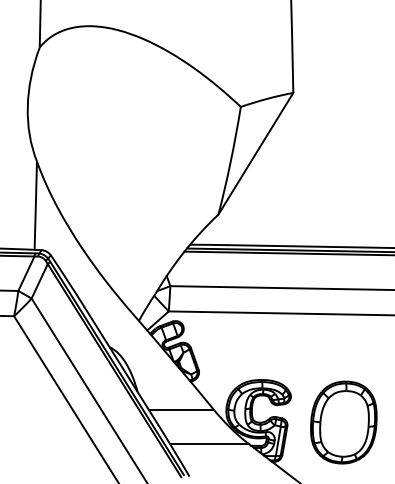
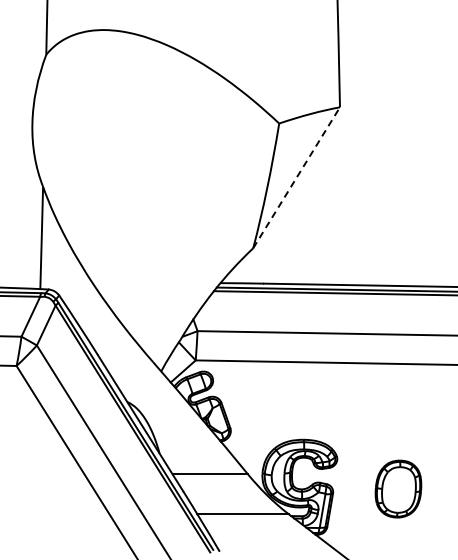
line: (255, 153) -> (296, 177), solid -> dashed
part: (343, 422) -> (398, 488), size x0.6

